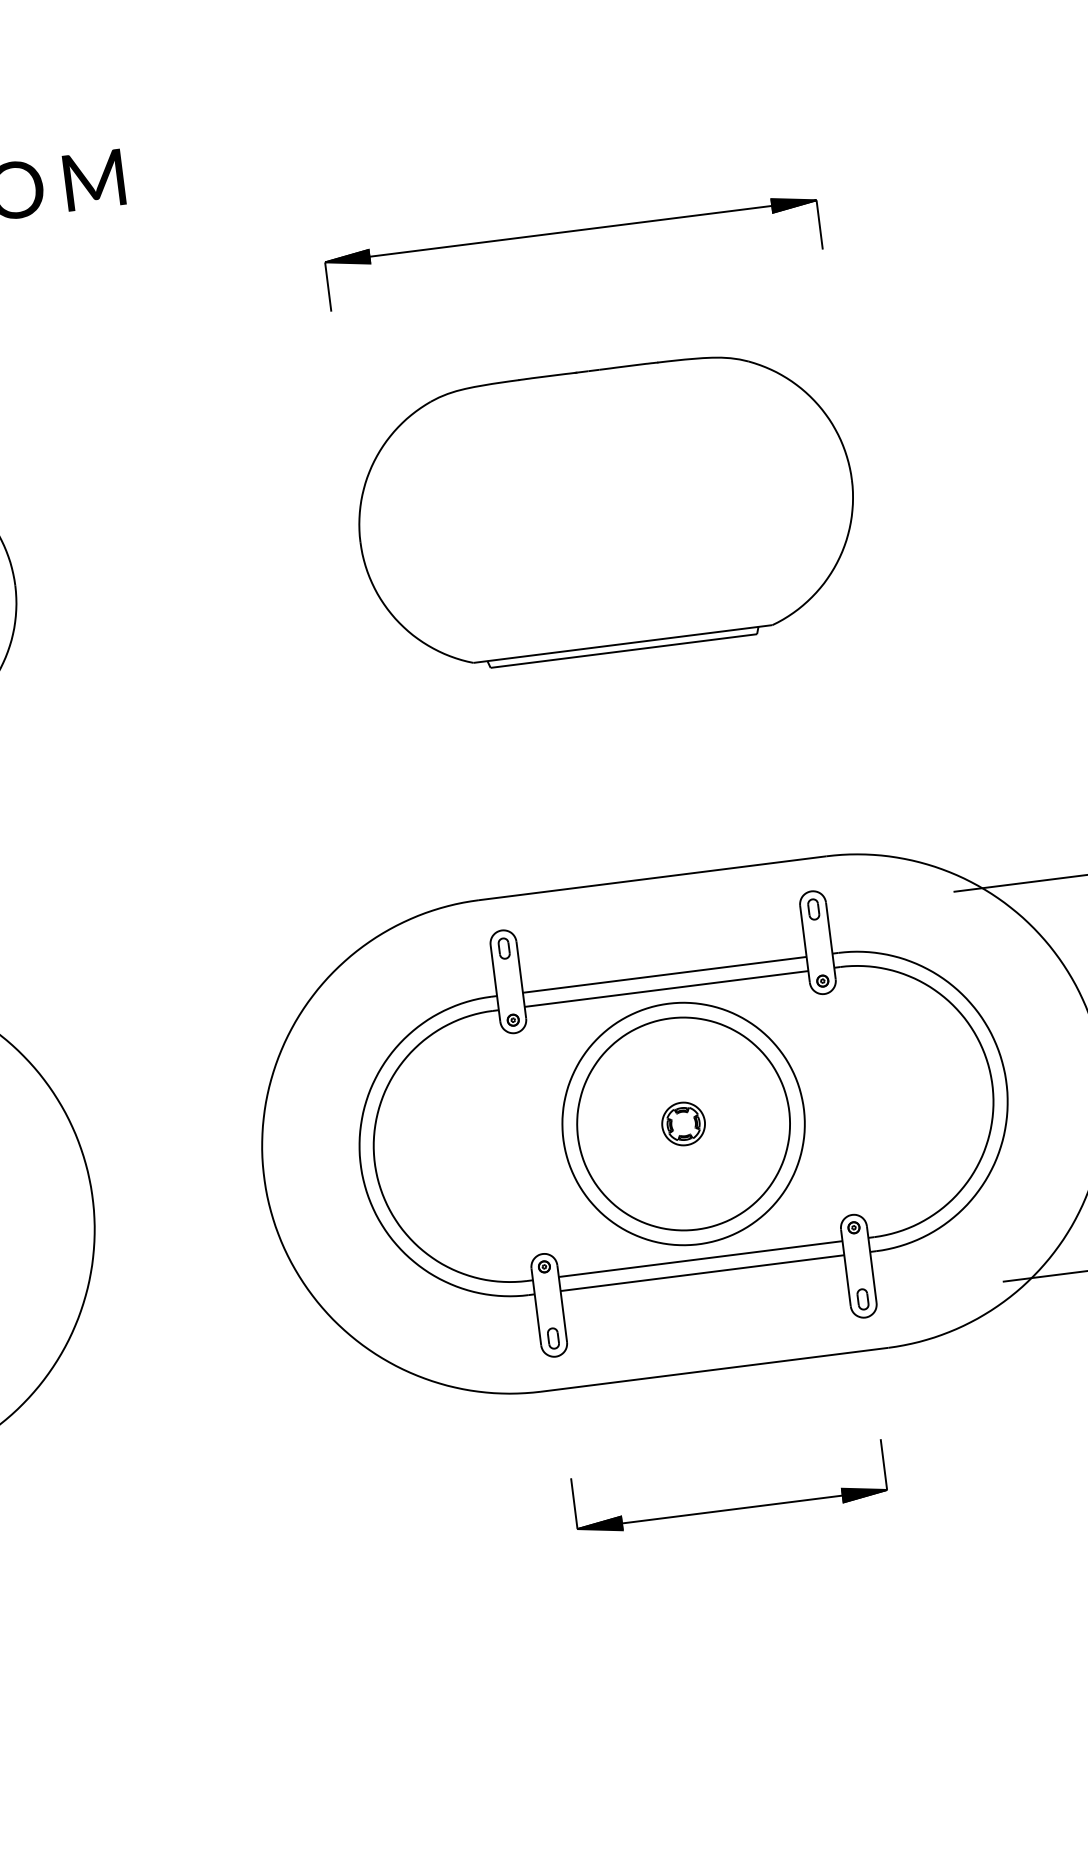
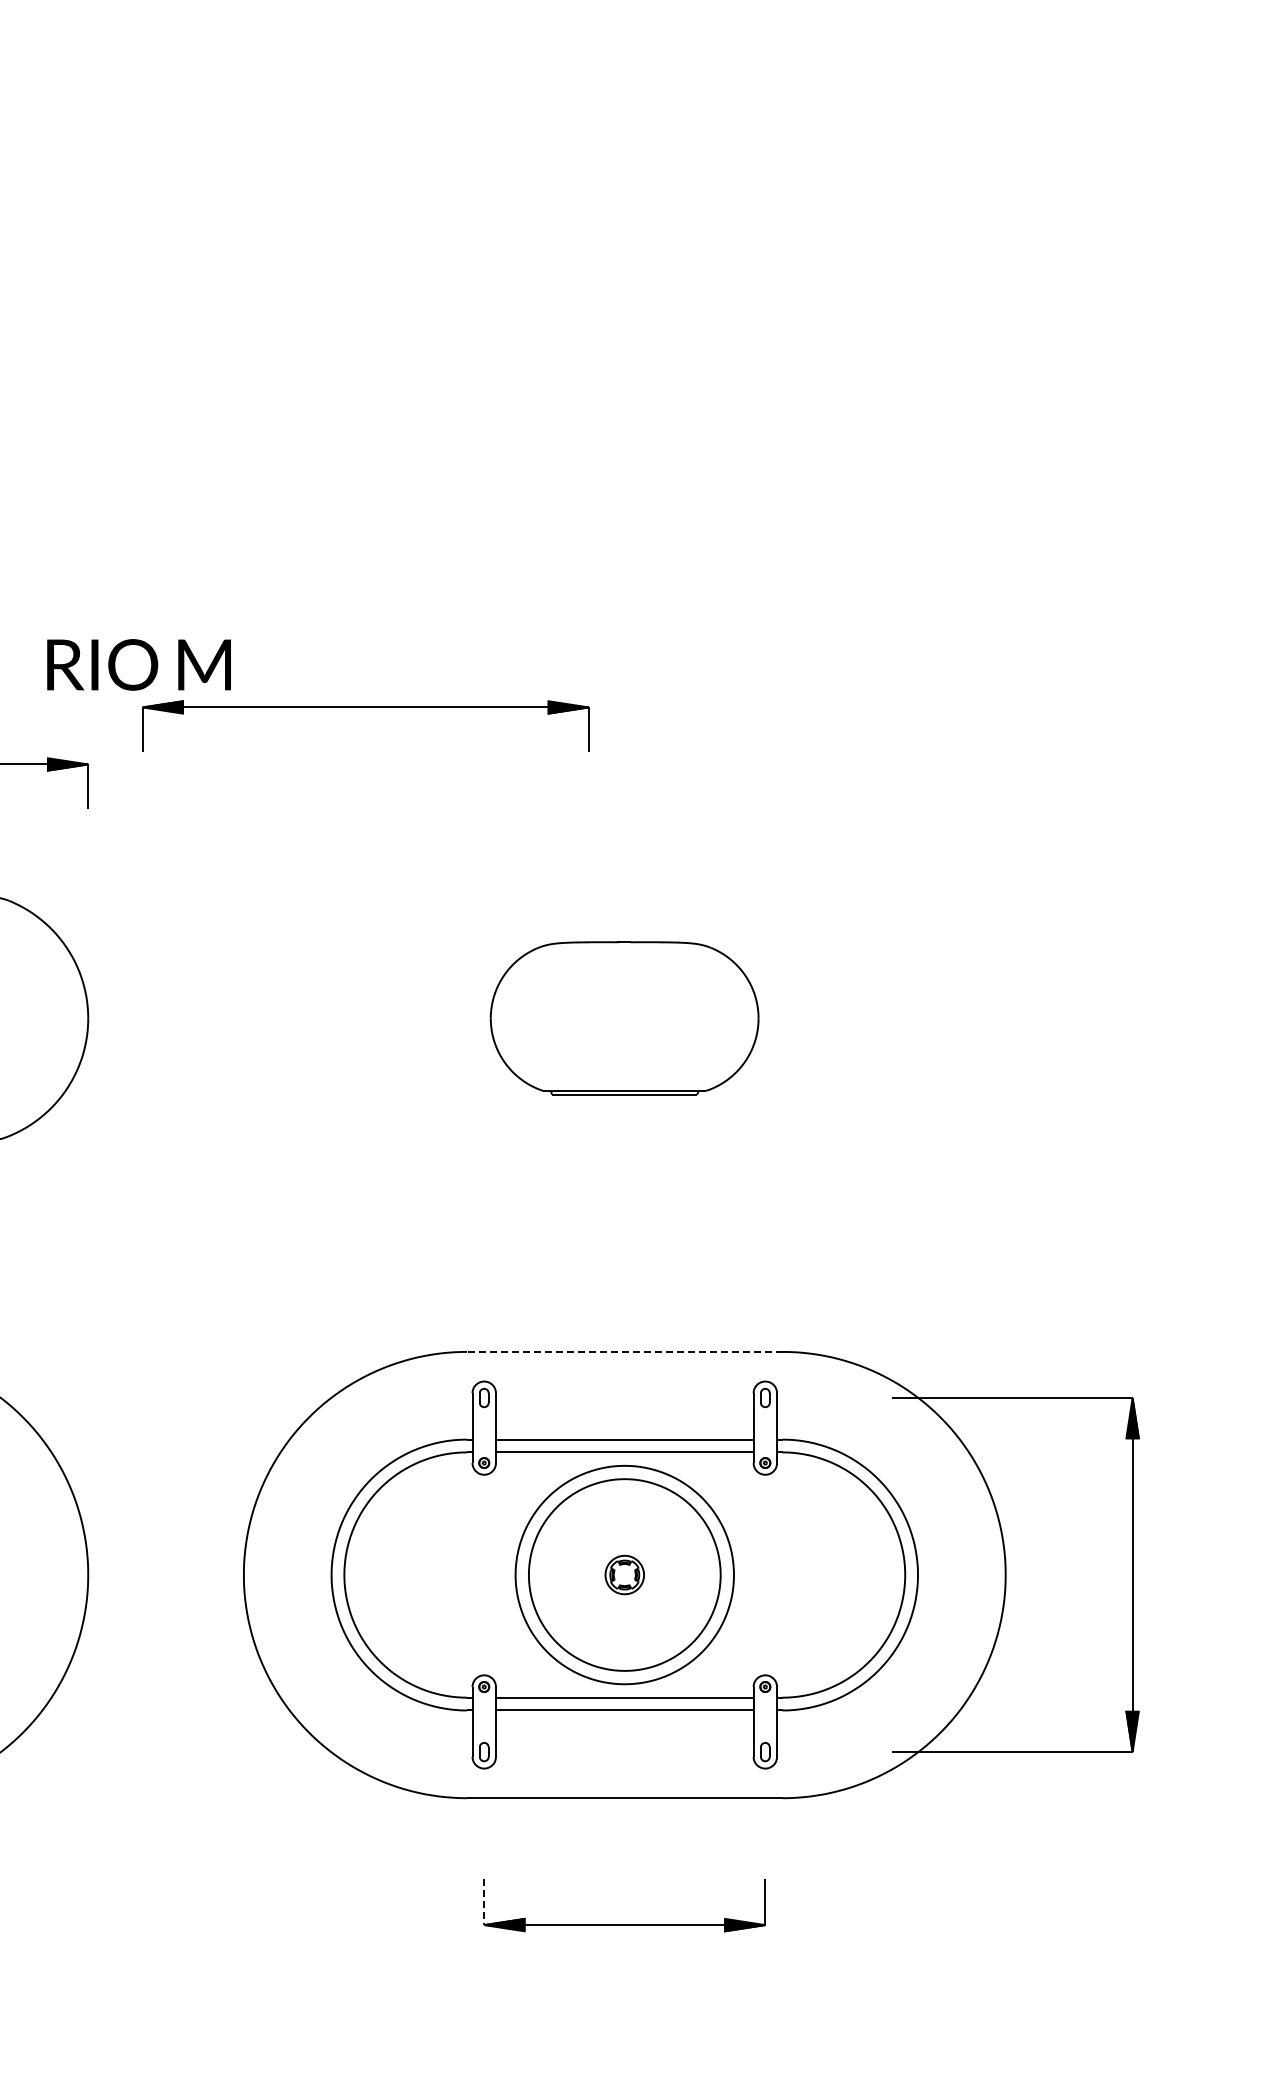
part: (570, 231) -> (365, 707), moved
part: (605, 511) -> (624, 1018), size x0.6
line: (652, 877) -> (624, 1351), solid -> dashed
line: (574, 1504) -> (484, 1902), solid -> dashed

